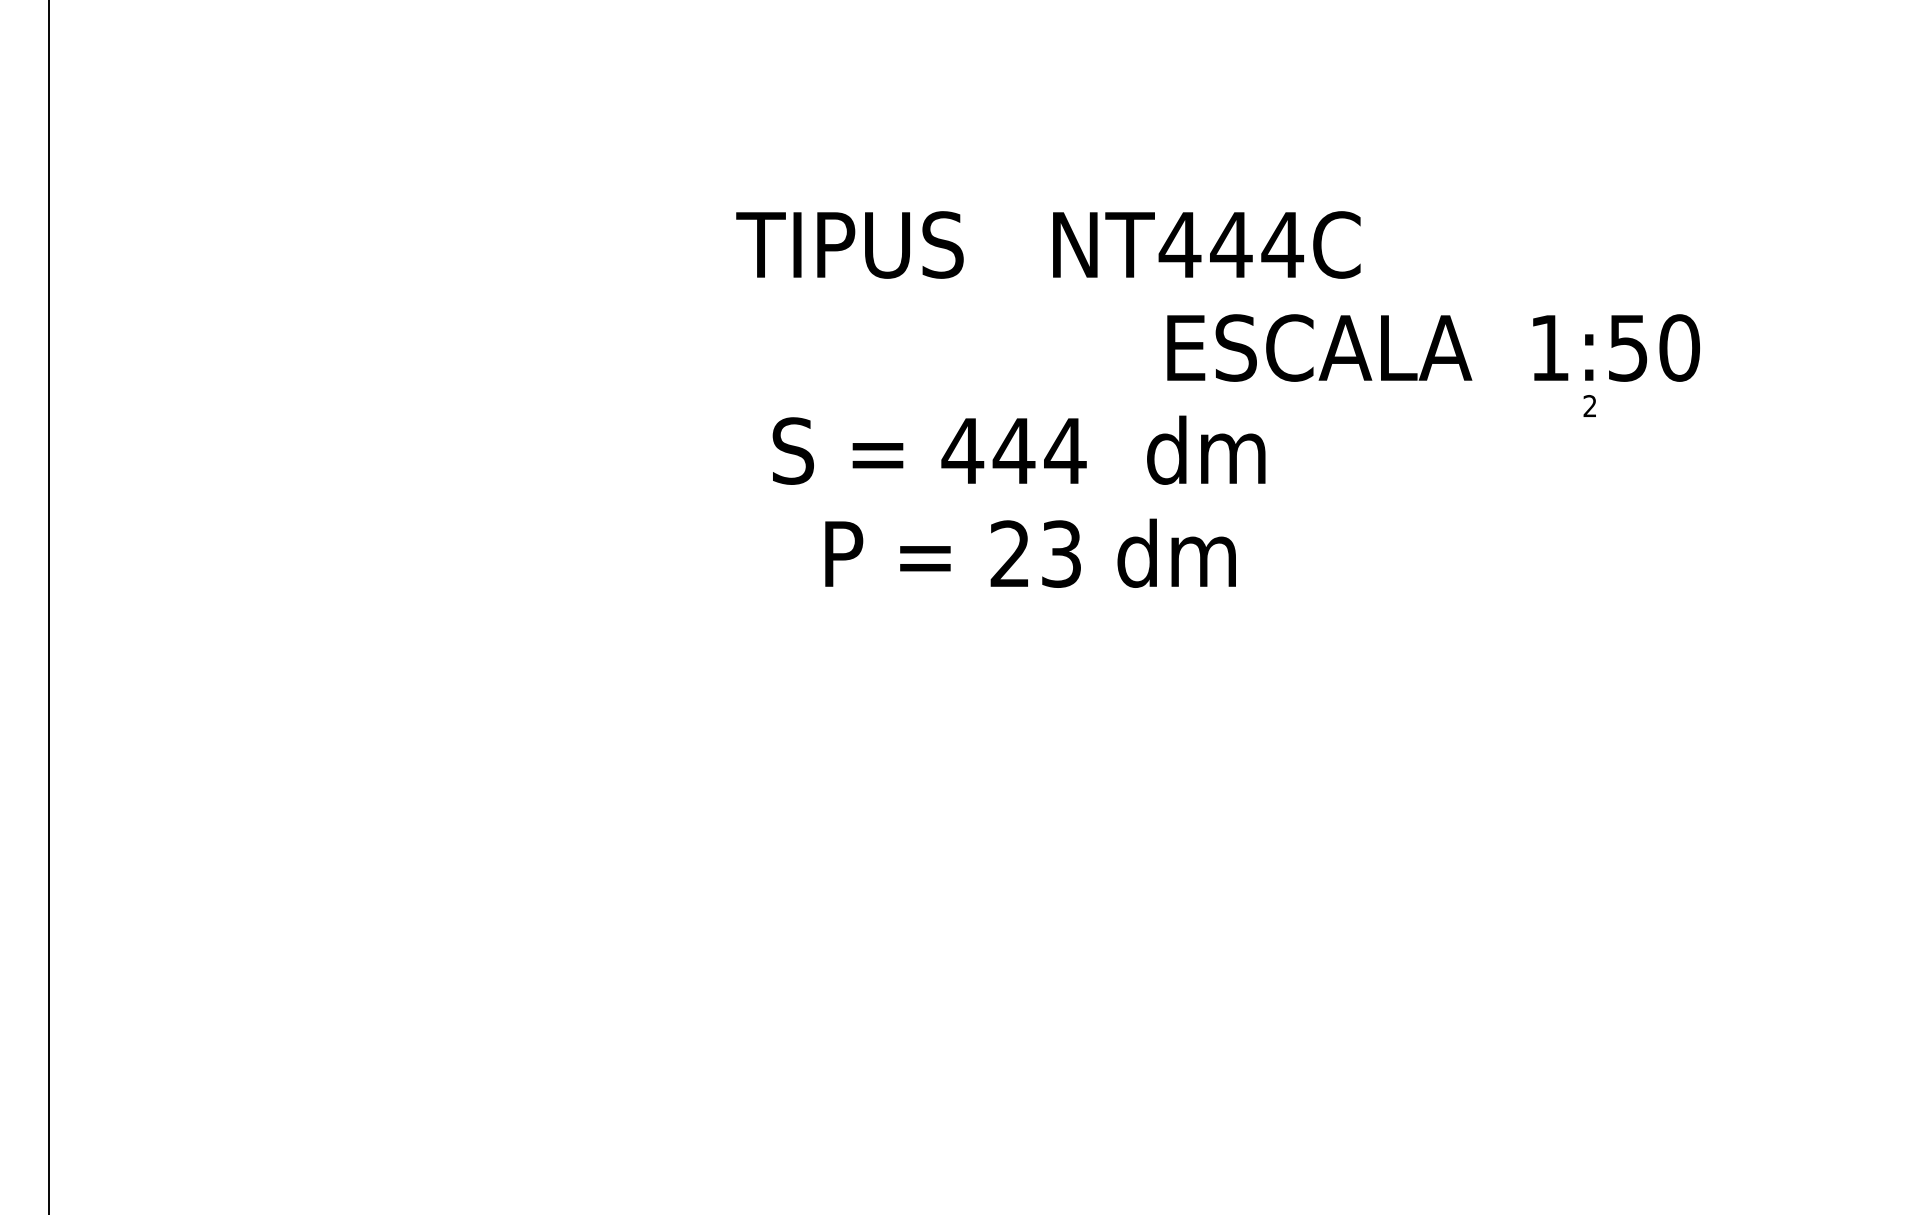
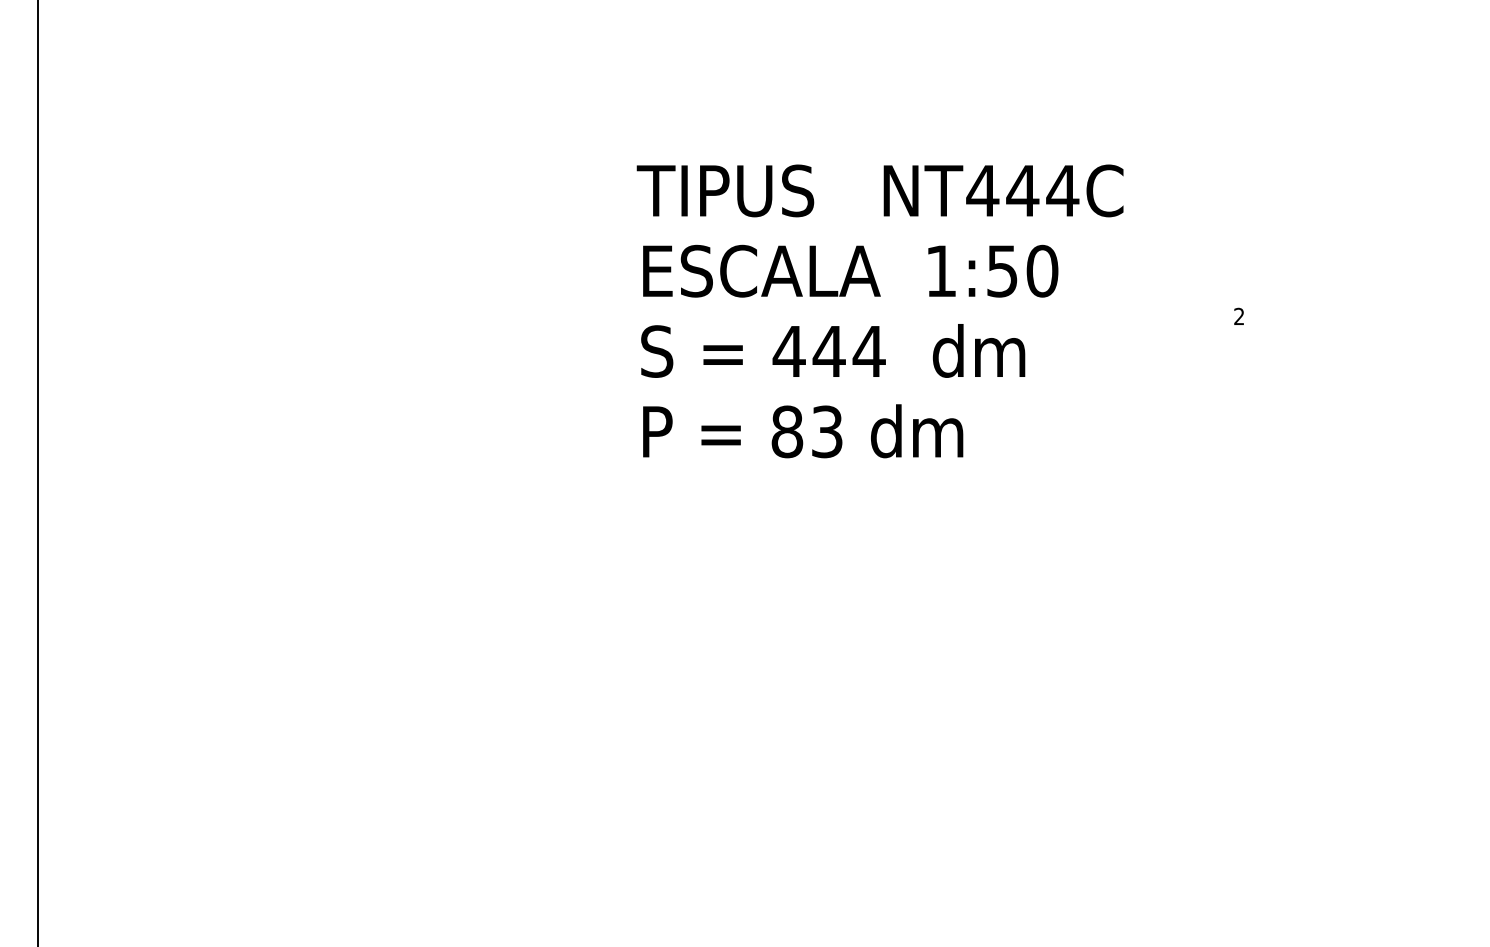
text: (1048, 244) -> (880, 190), moved
text: (1433, 347) -> (850, 270), moved
text: (1018, 449) -> (832, 350), moved
text: (1010, 553) -> (787, 431), 23 -> 83

